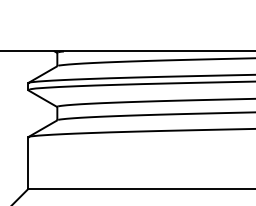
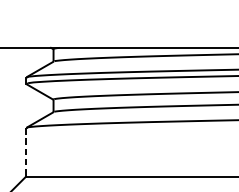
line: (28, 163) -> (26, 152), solid -> dashed

